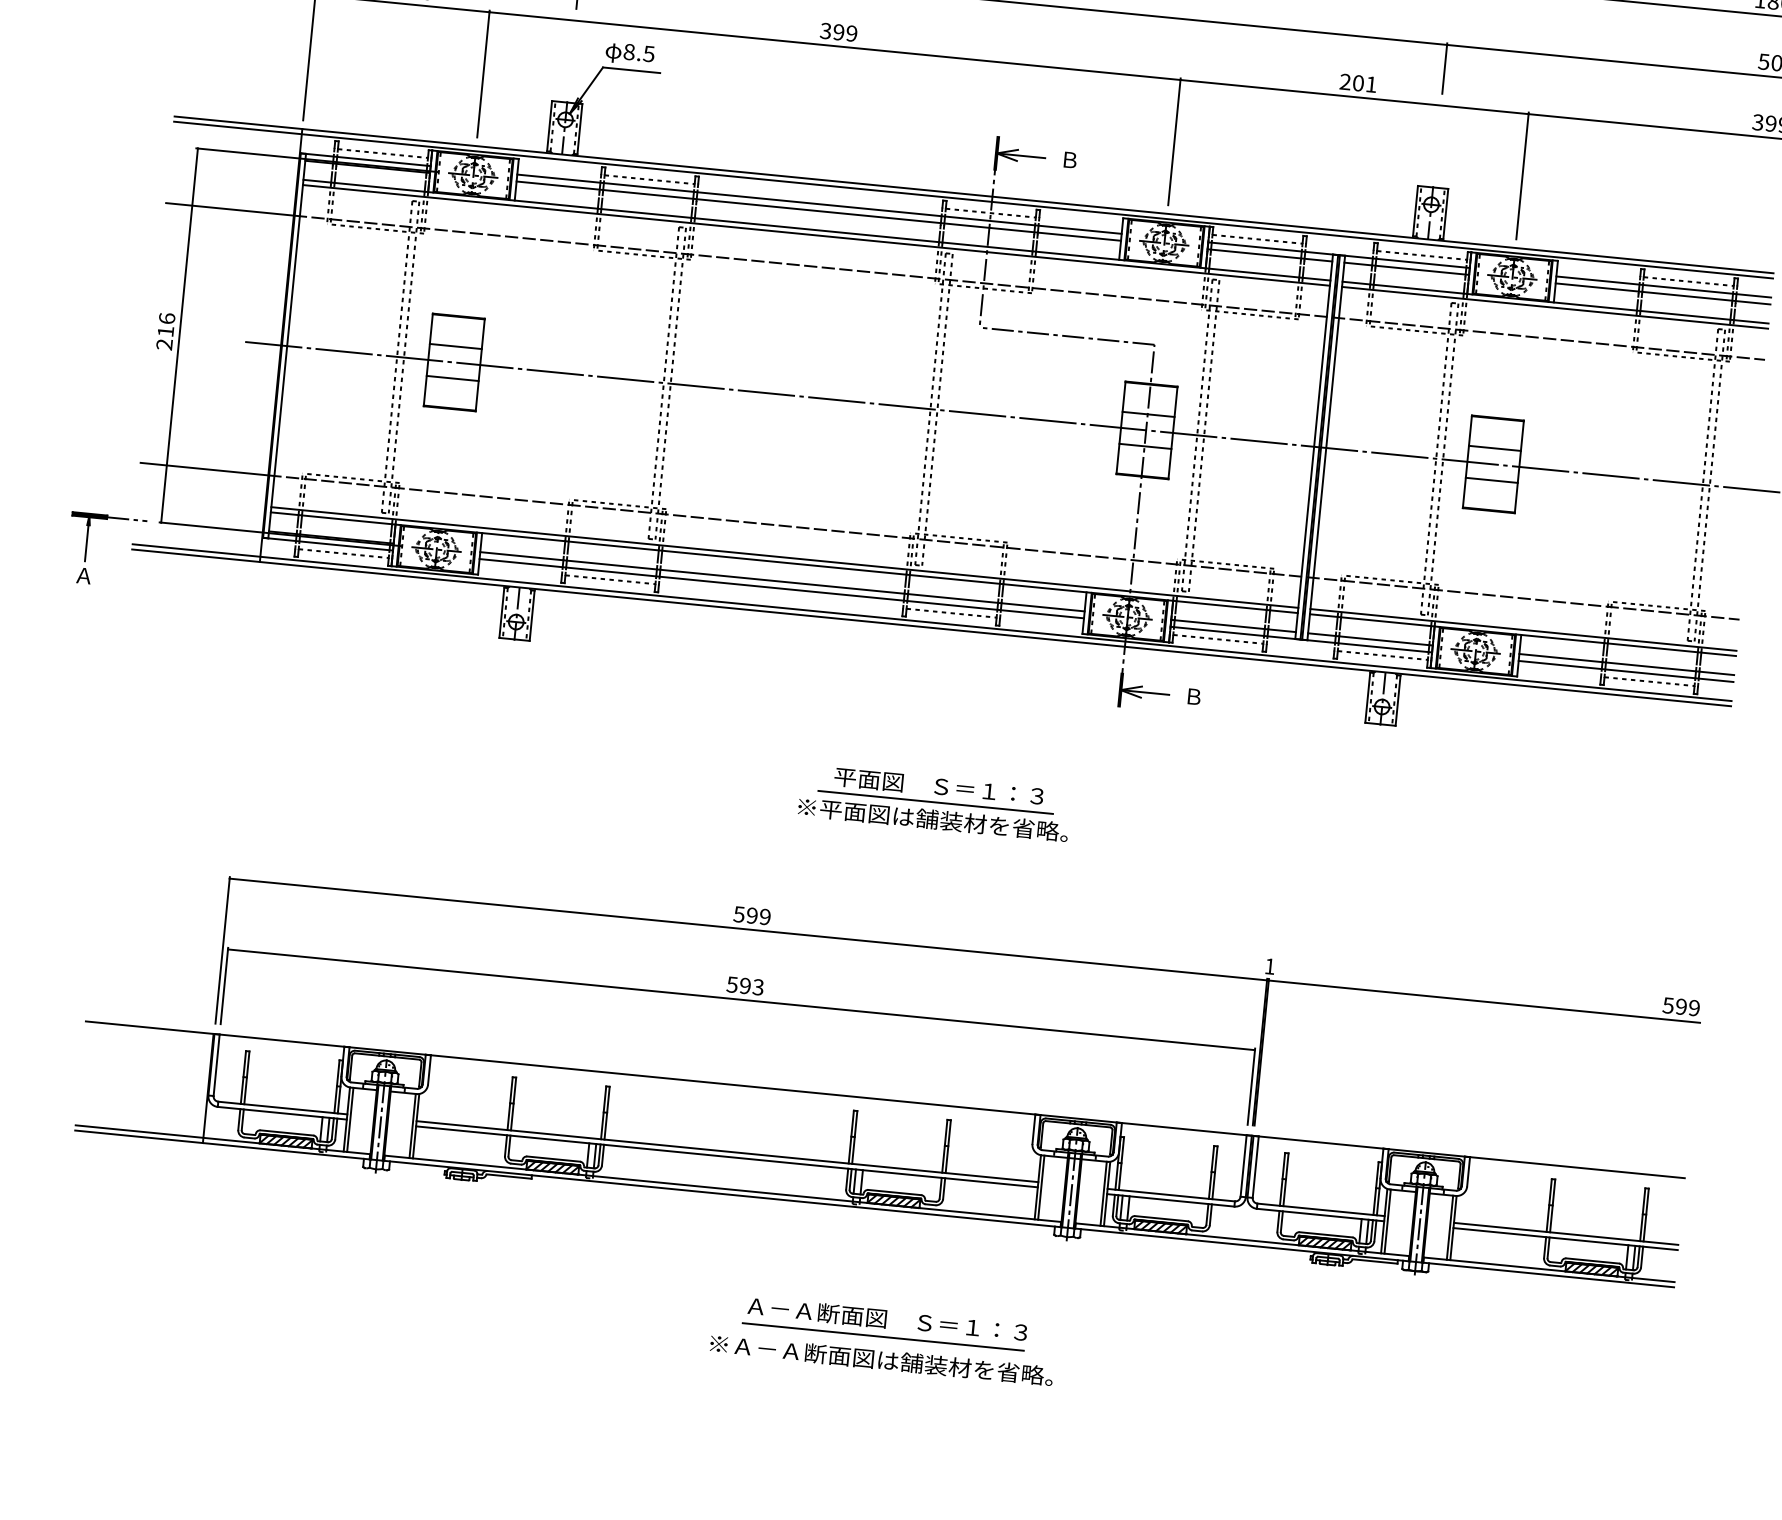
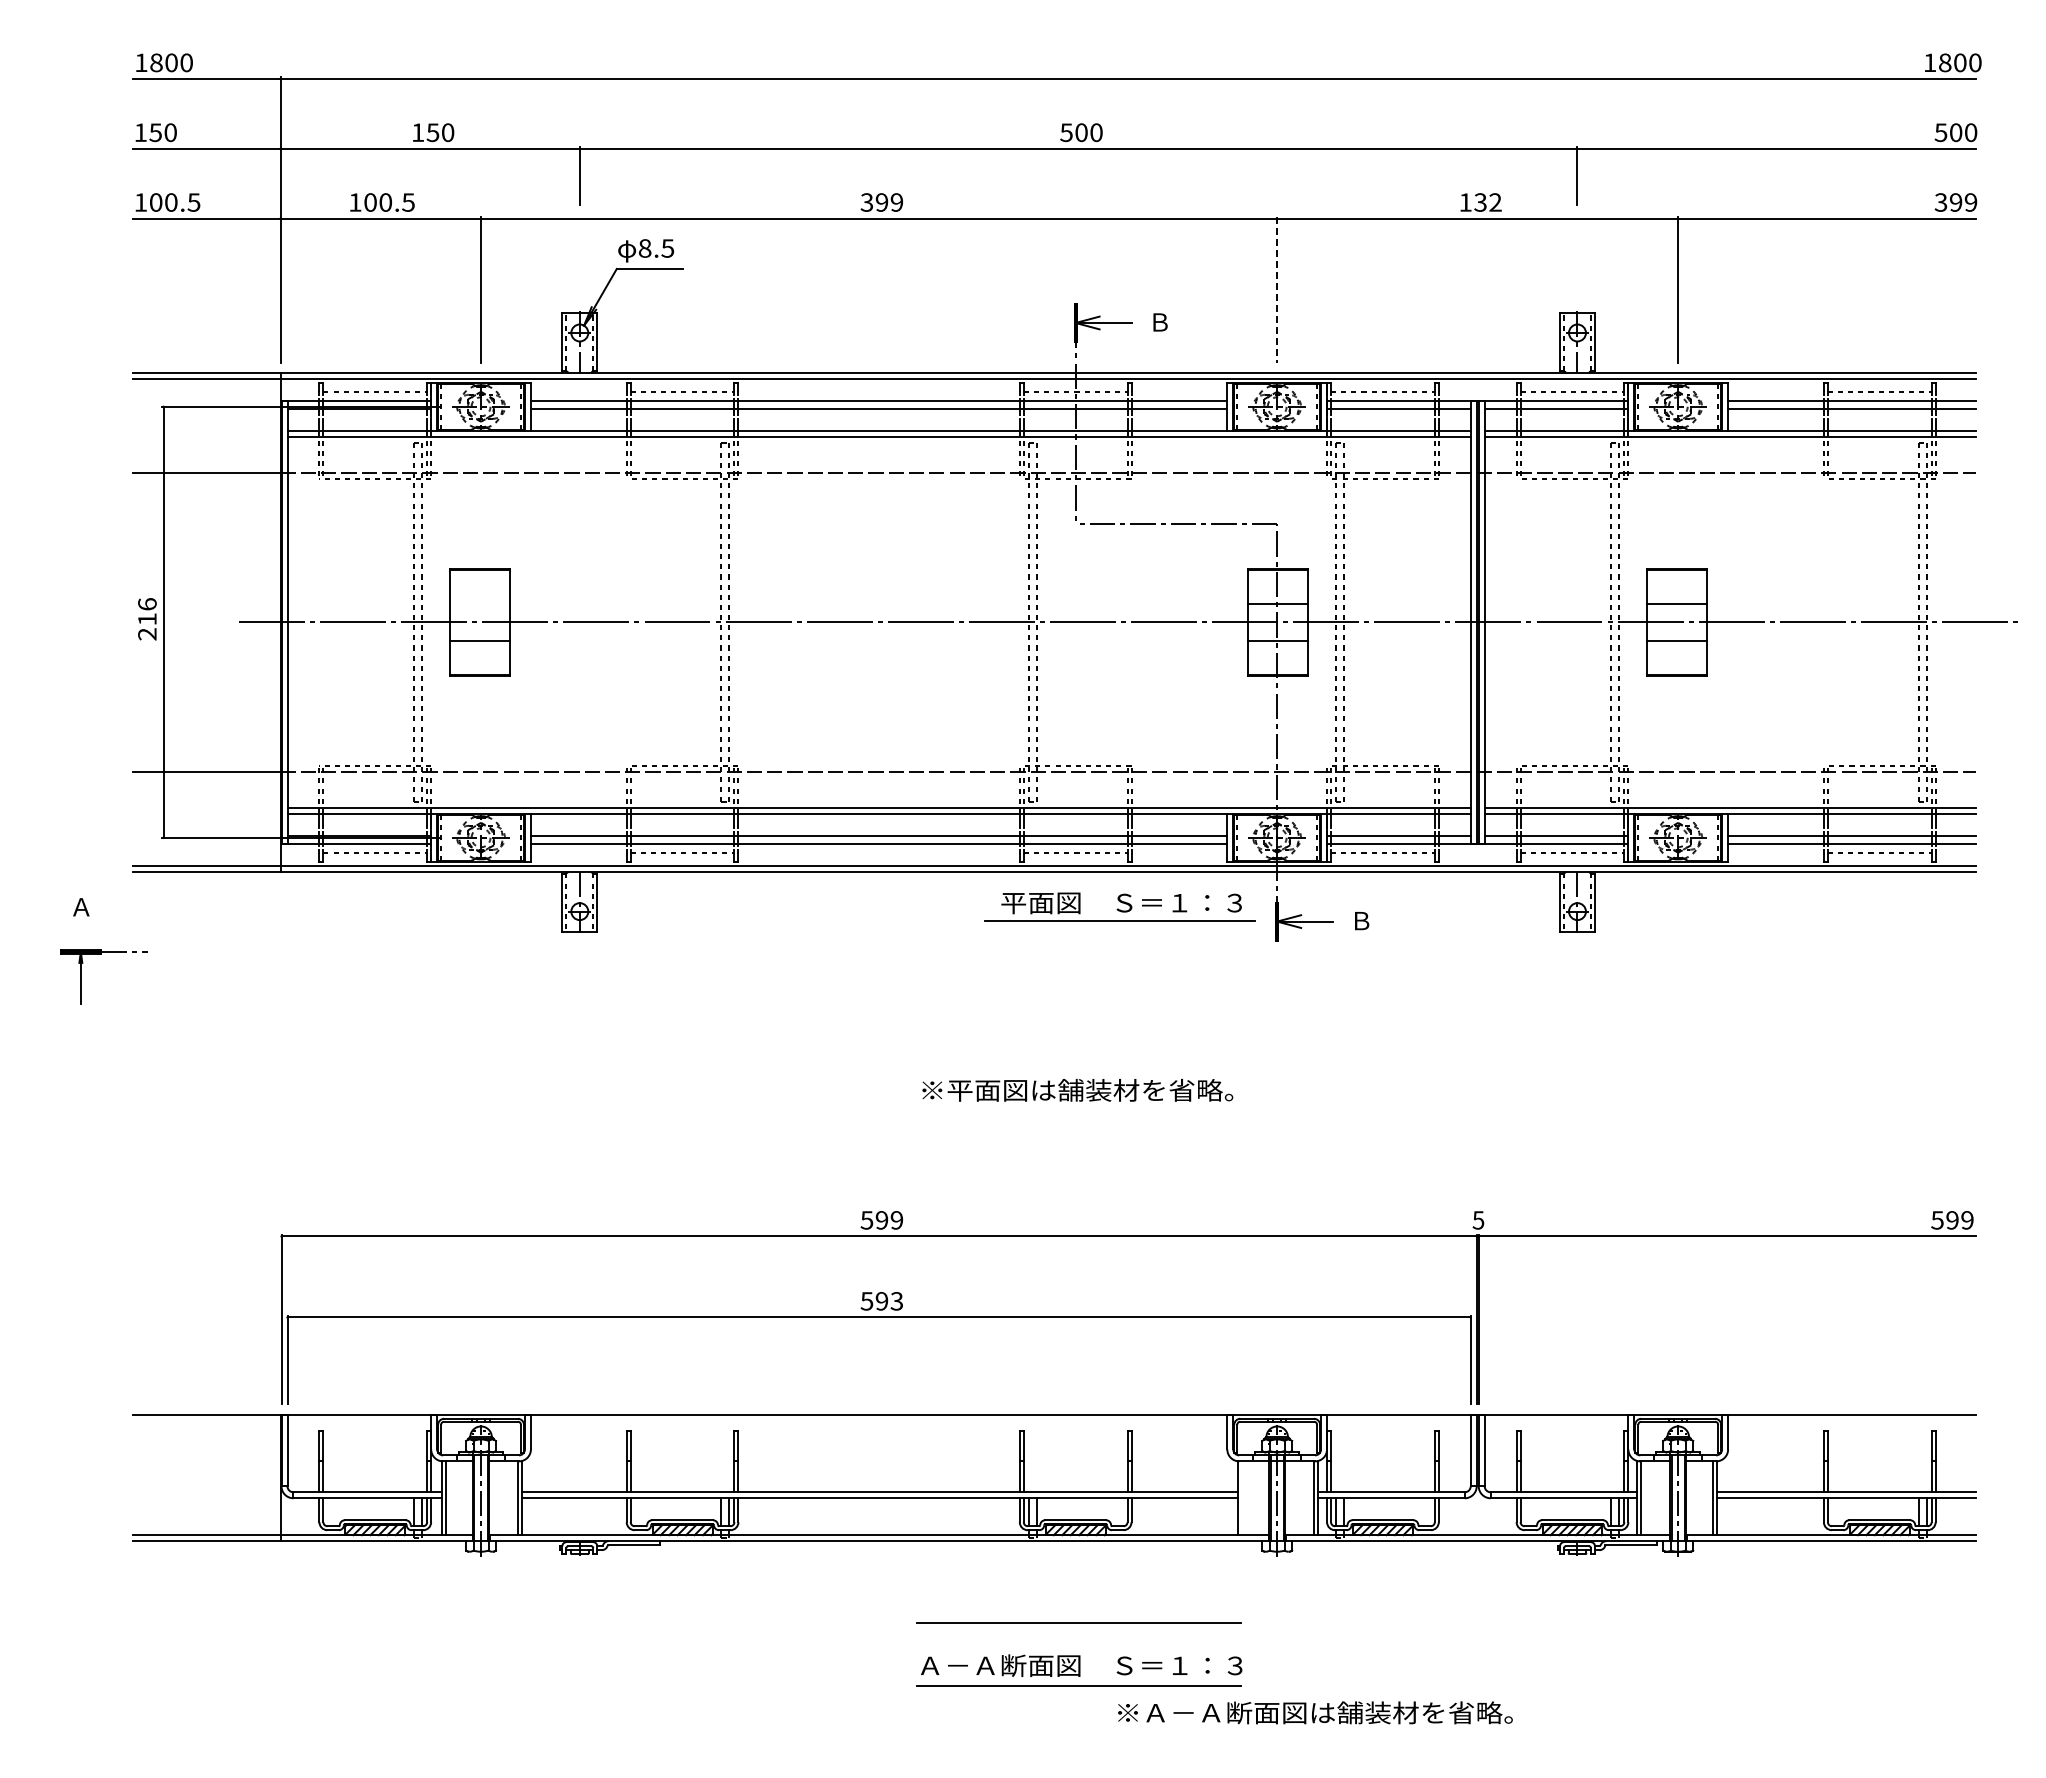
text: (1358, 83) -> (1480, 202), 201 -> 132
line: (1174, 142) -> (1277, 290), solid -> dashed
line: (455, 346) -> (479, 603), removed
part: (87, 537) -> (81, 976), moved
part: (936, 789) -> (1119, 906), moved
text: (1269, 966) -> (1478, 1220), 1 -> 5
line: (1041, 1187) -> (1242, 1498), removed
line: (888, 1281) -> (1078, 1622), added
text: (881, 1359) -> (1315, 1712), moved

